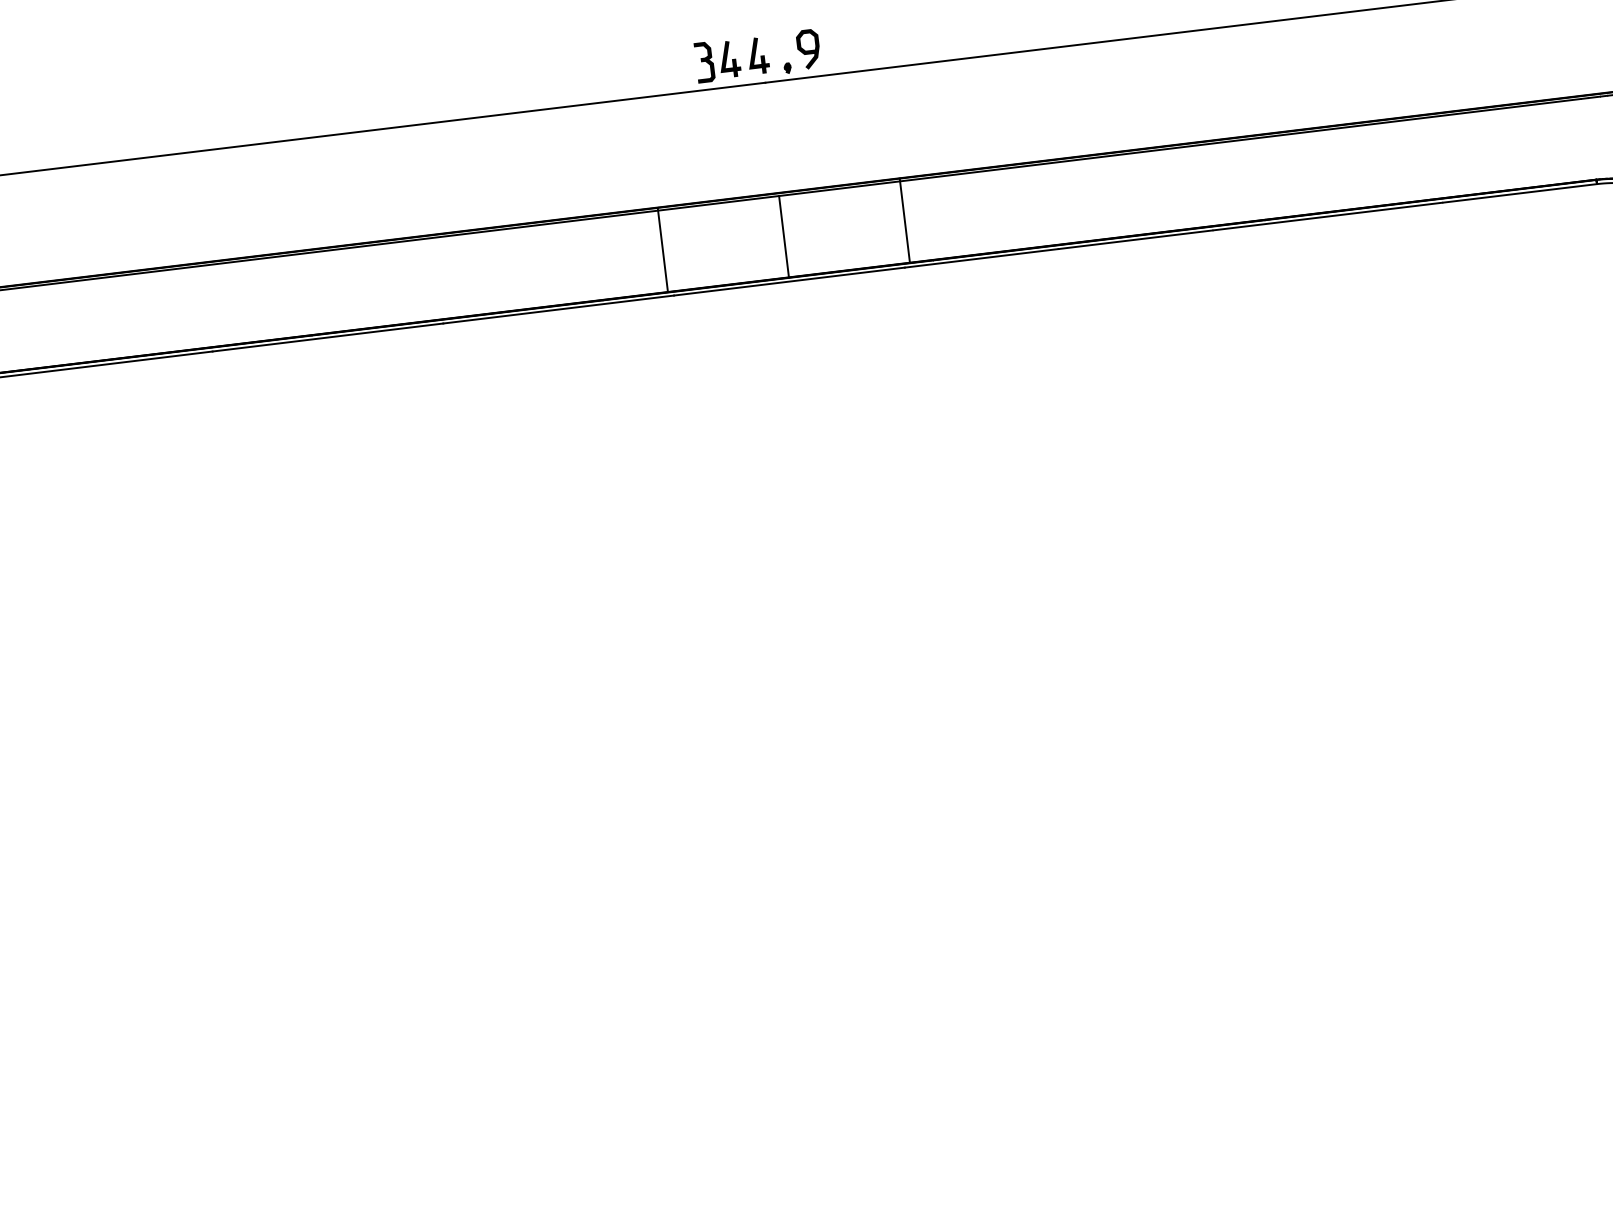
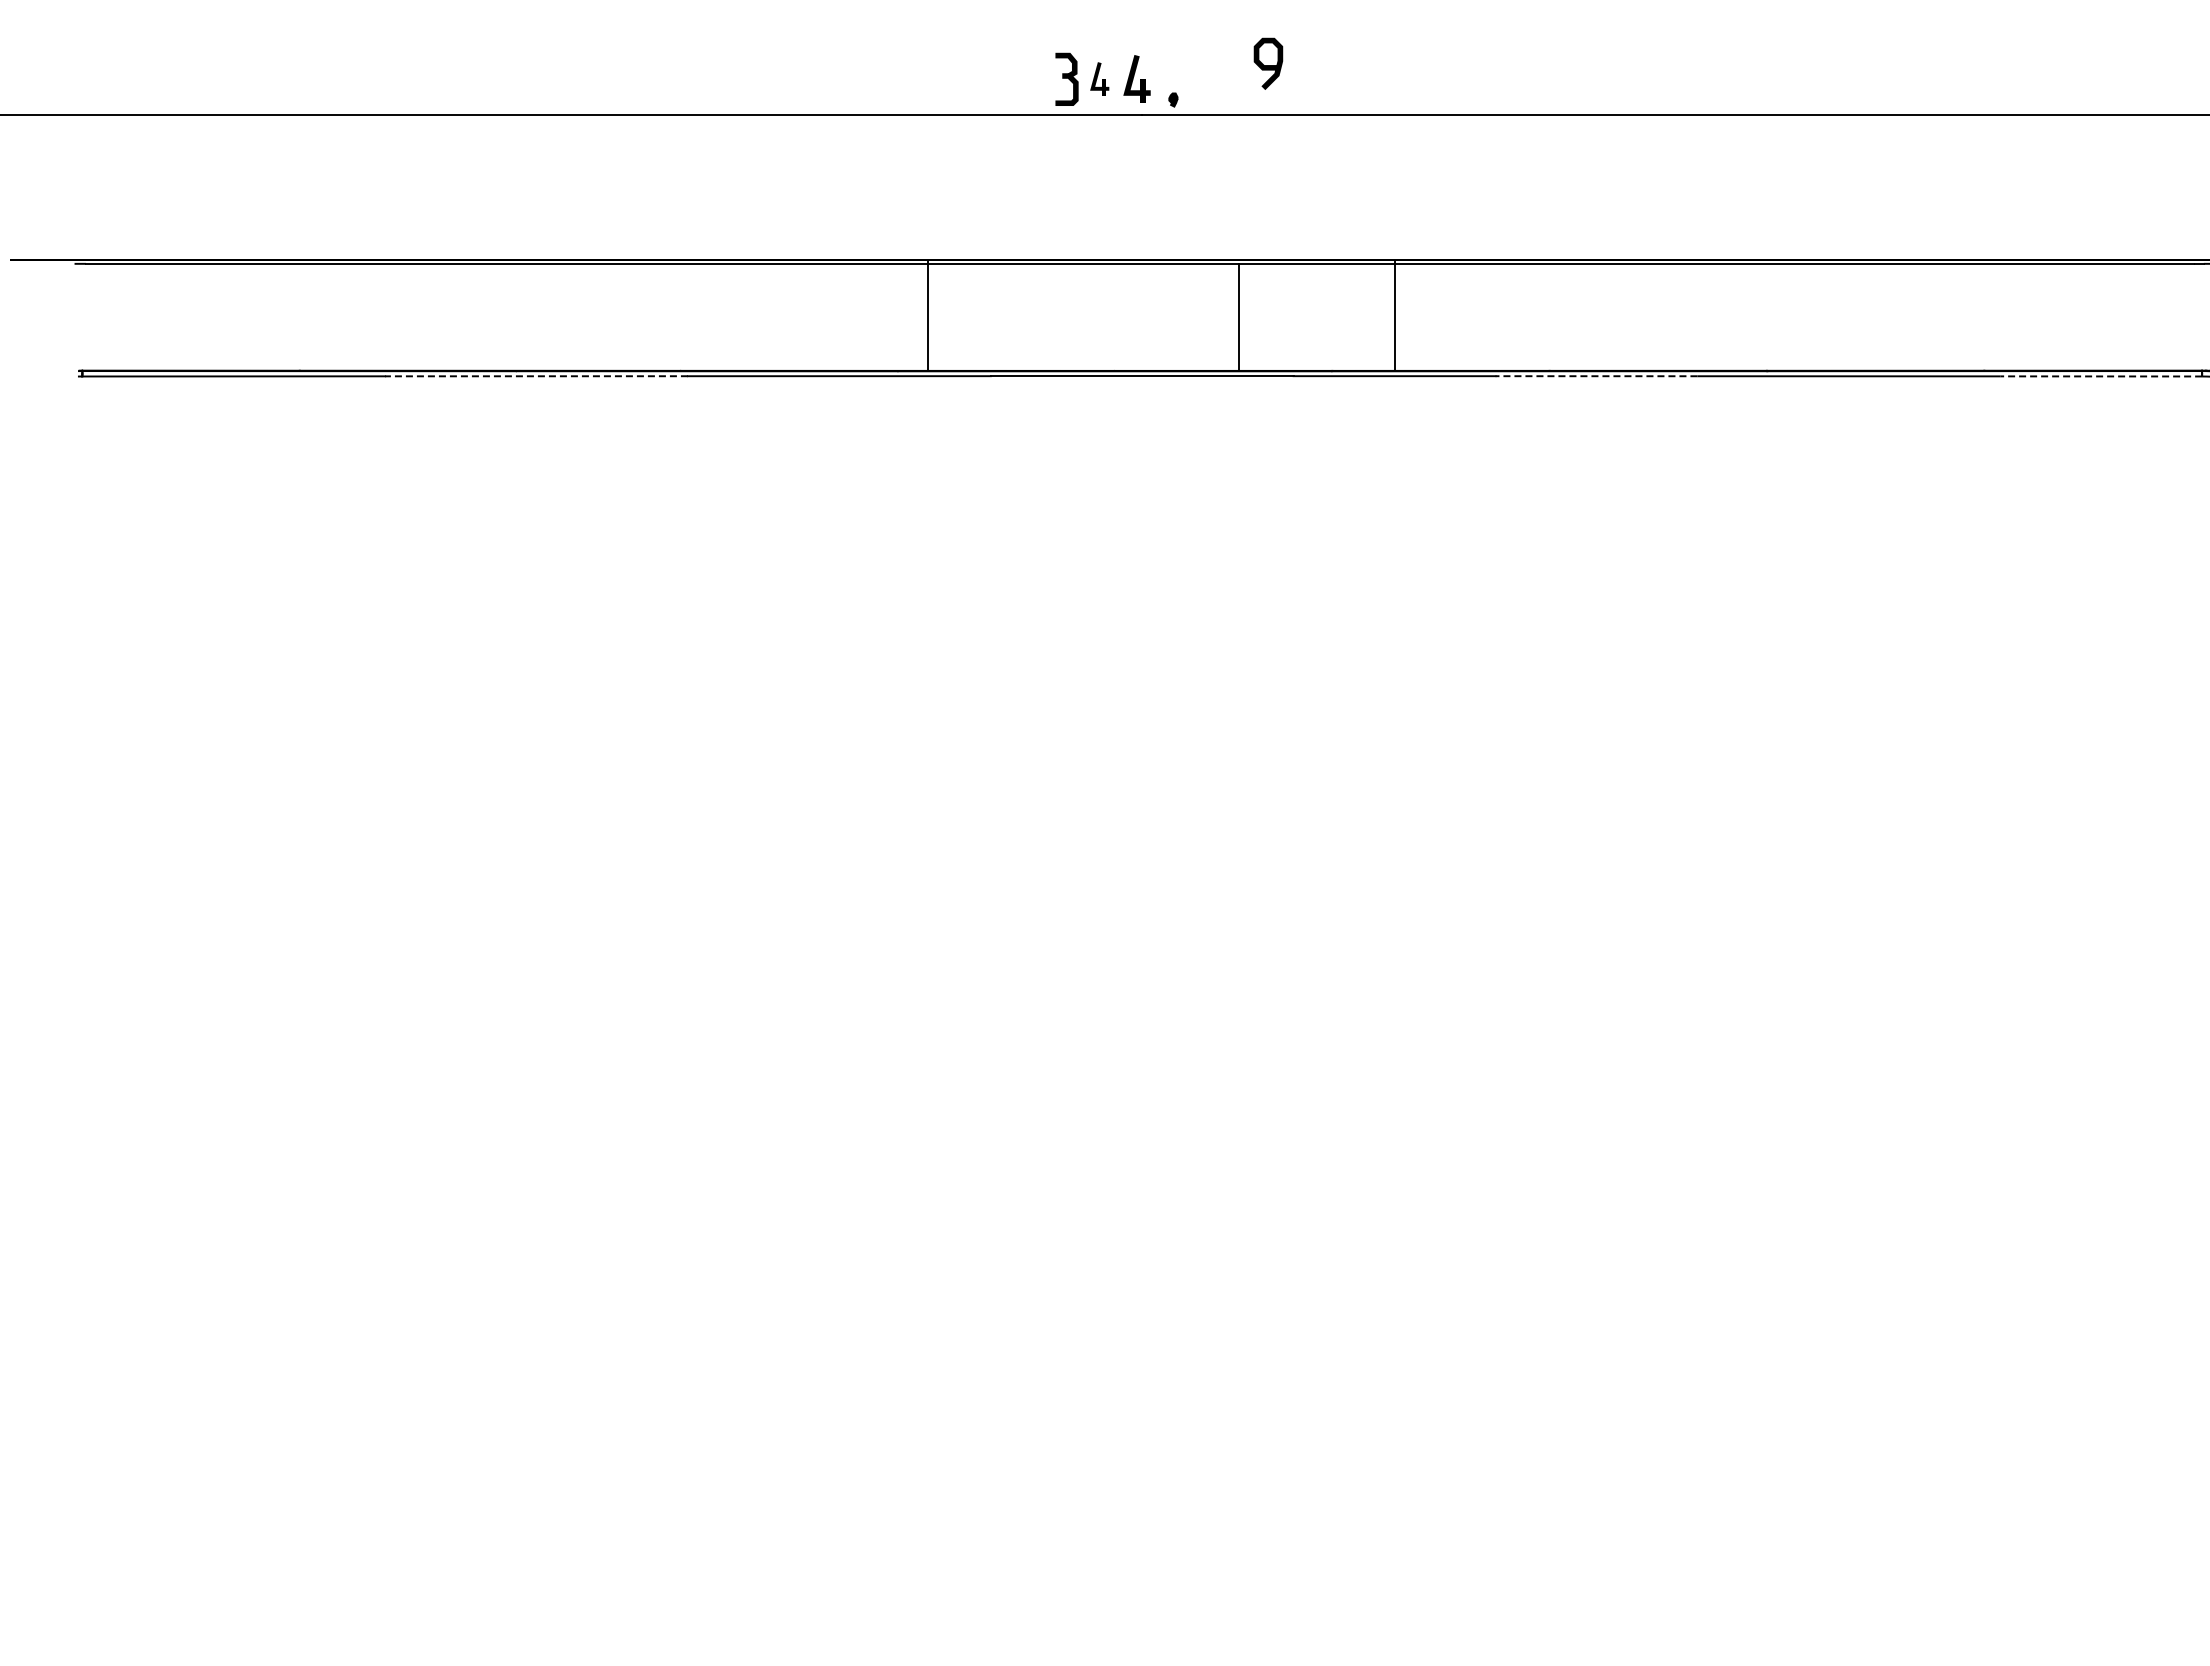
curve: (808, 50) -> (1268, 65), moved
part: (729, 58) -> (1099, 78), size x0.7
line: (1520, 193) -> (2101, 376), solid -> dashed
line: (905, 220) -> (1395, 315), moved
line: (784, 236) -> (1239, 316), moved
line: (1135, 239) -> (1596, 376), solid -> dashed
line: (662, 250) -> (928, 315), moved
line: (327, 337) -> (536, 376), solid -> dashed

